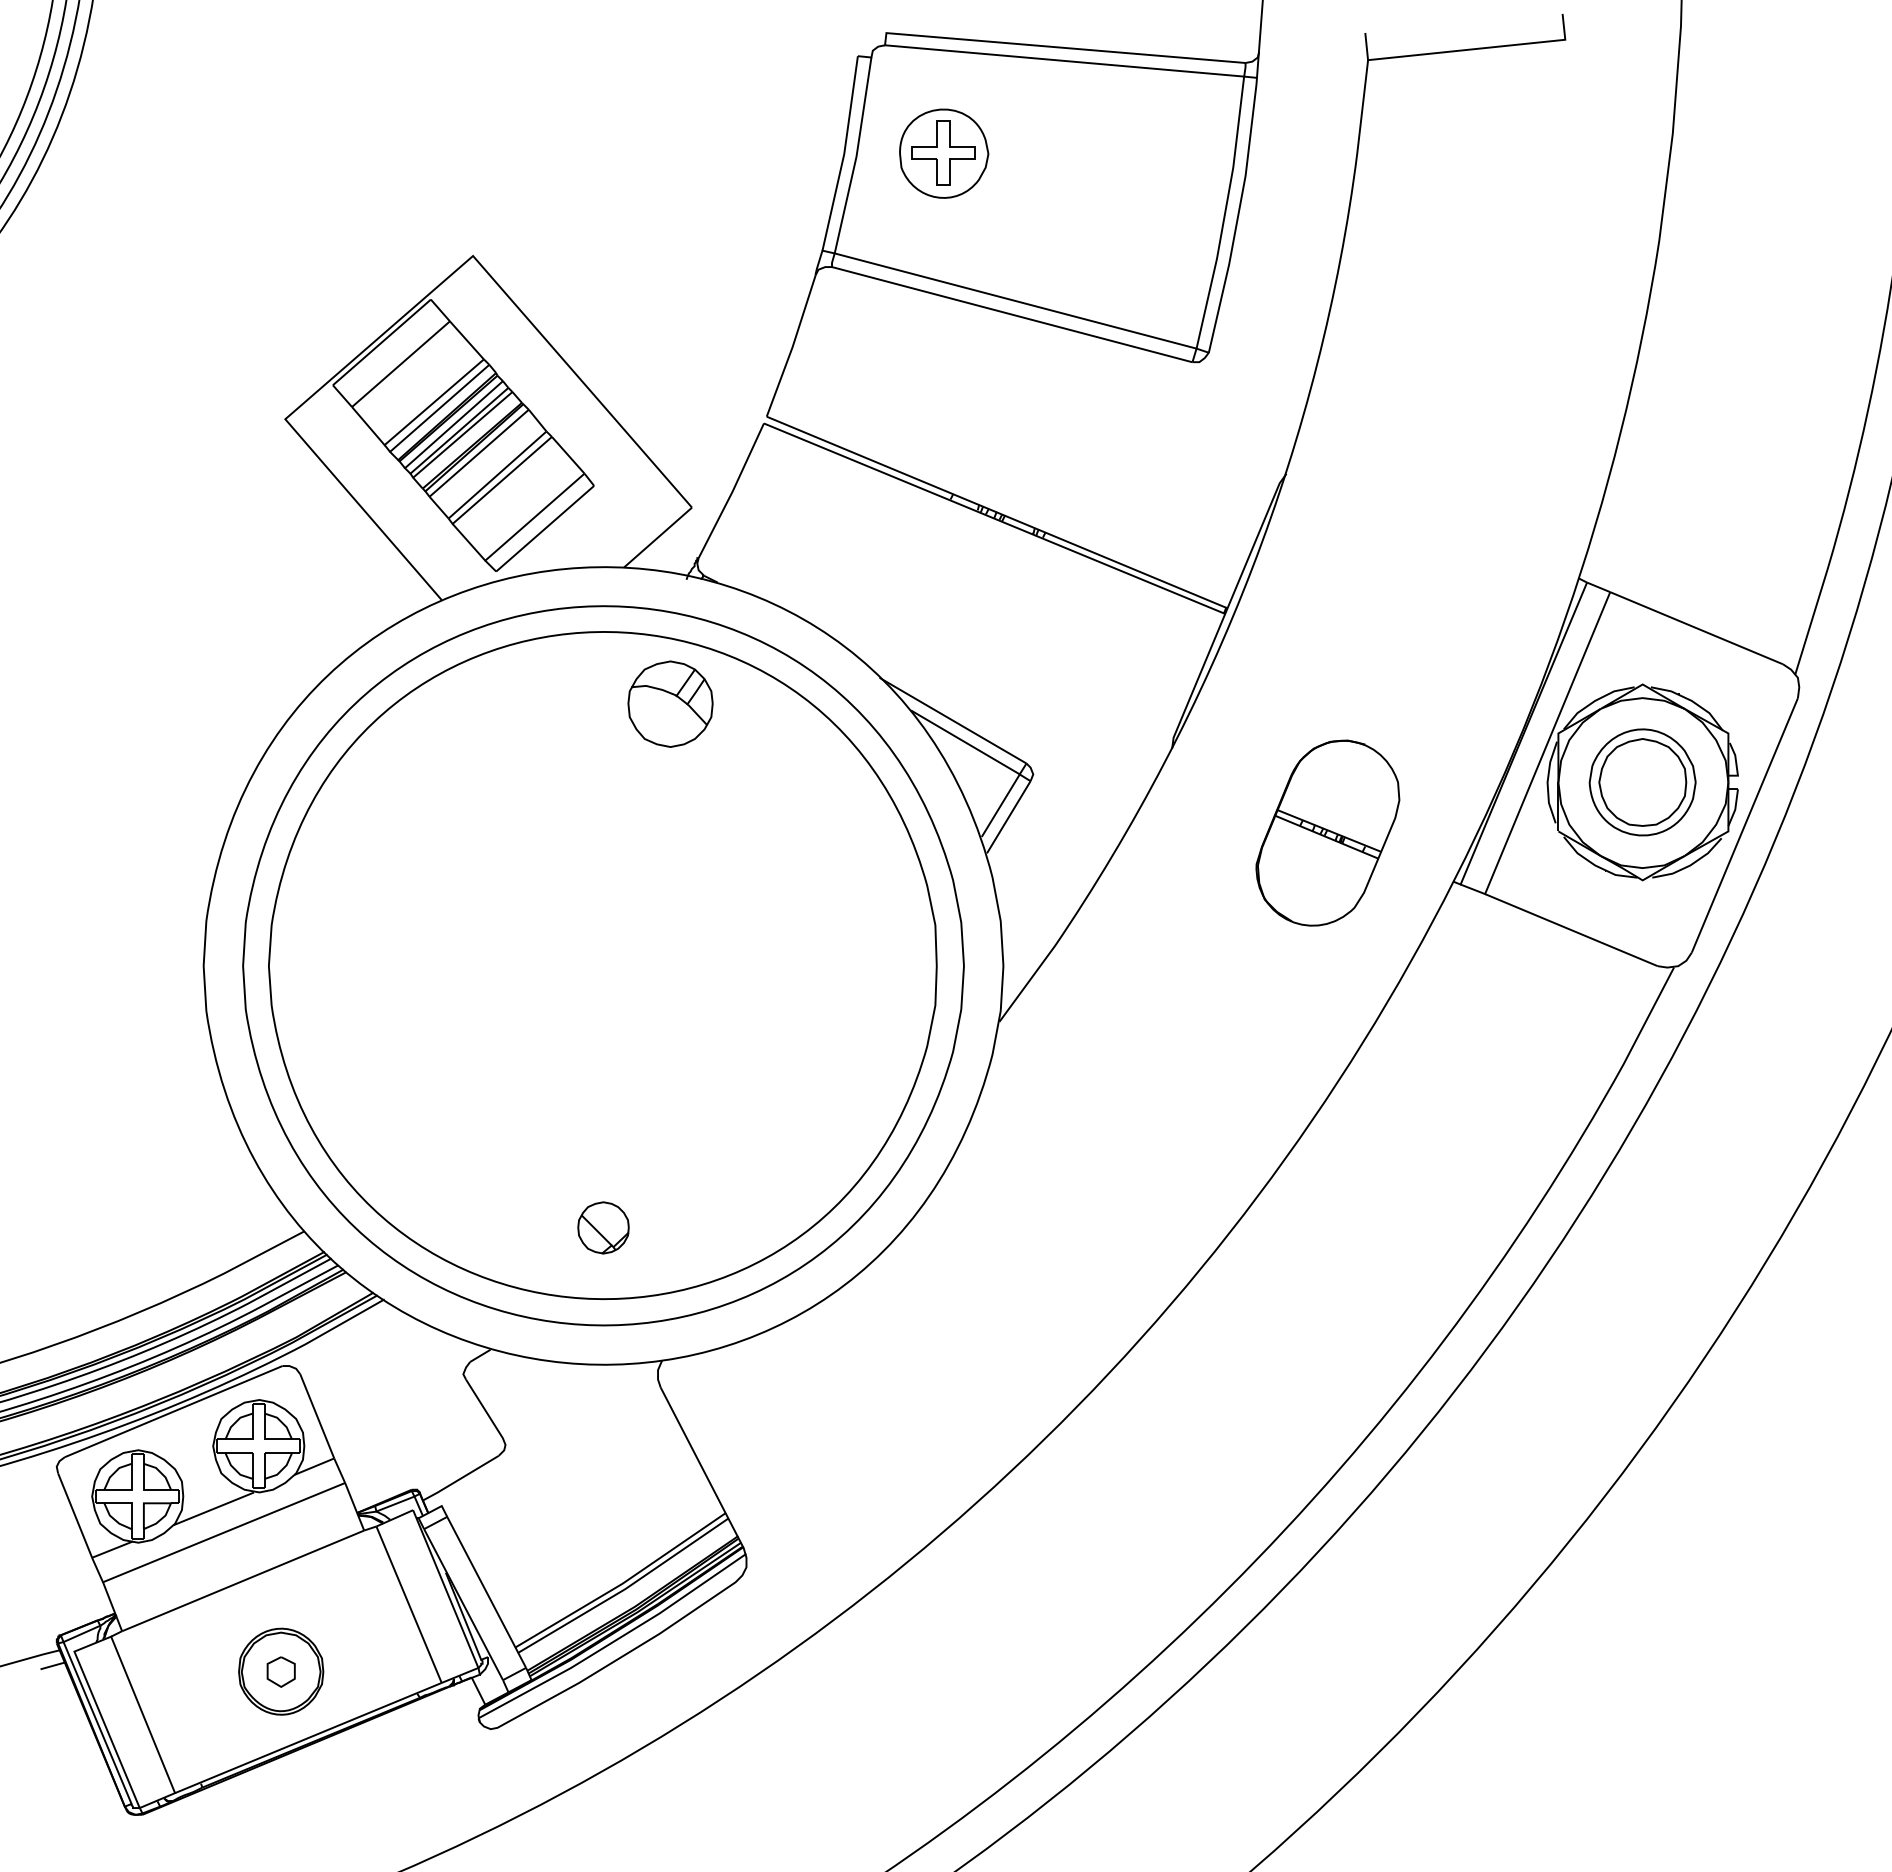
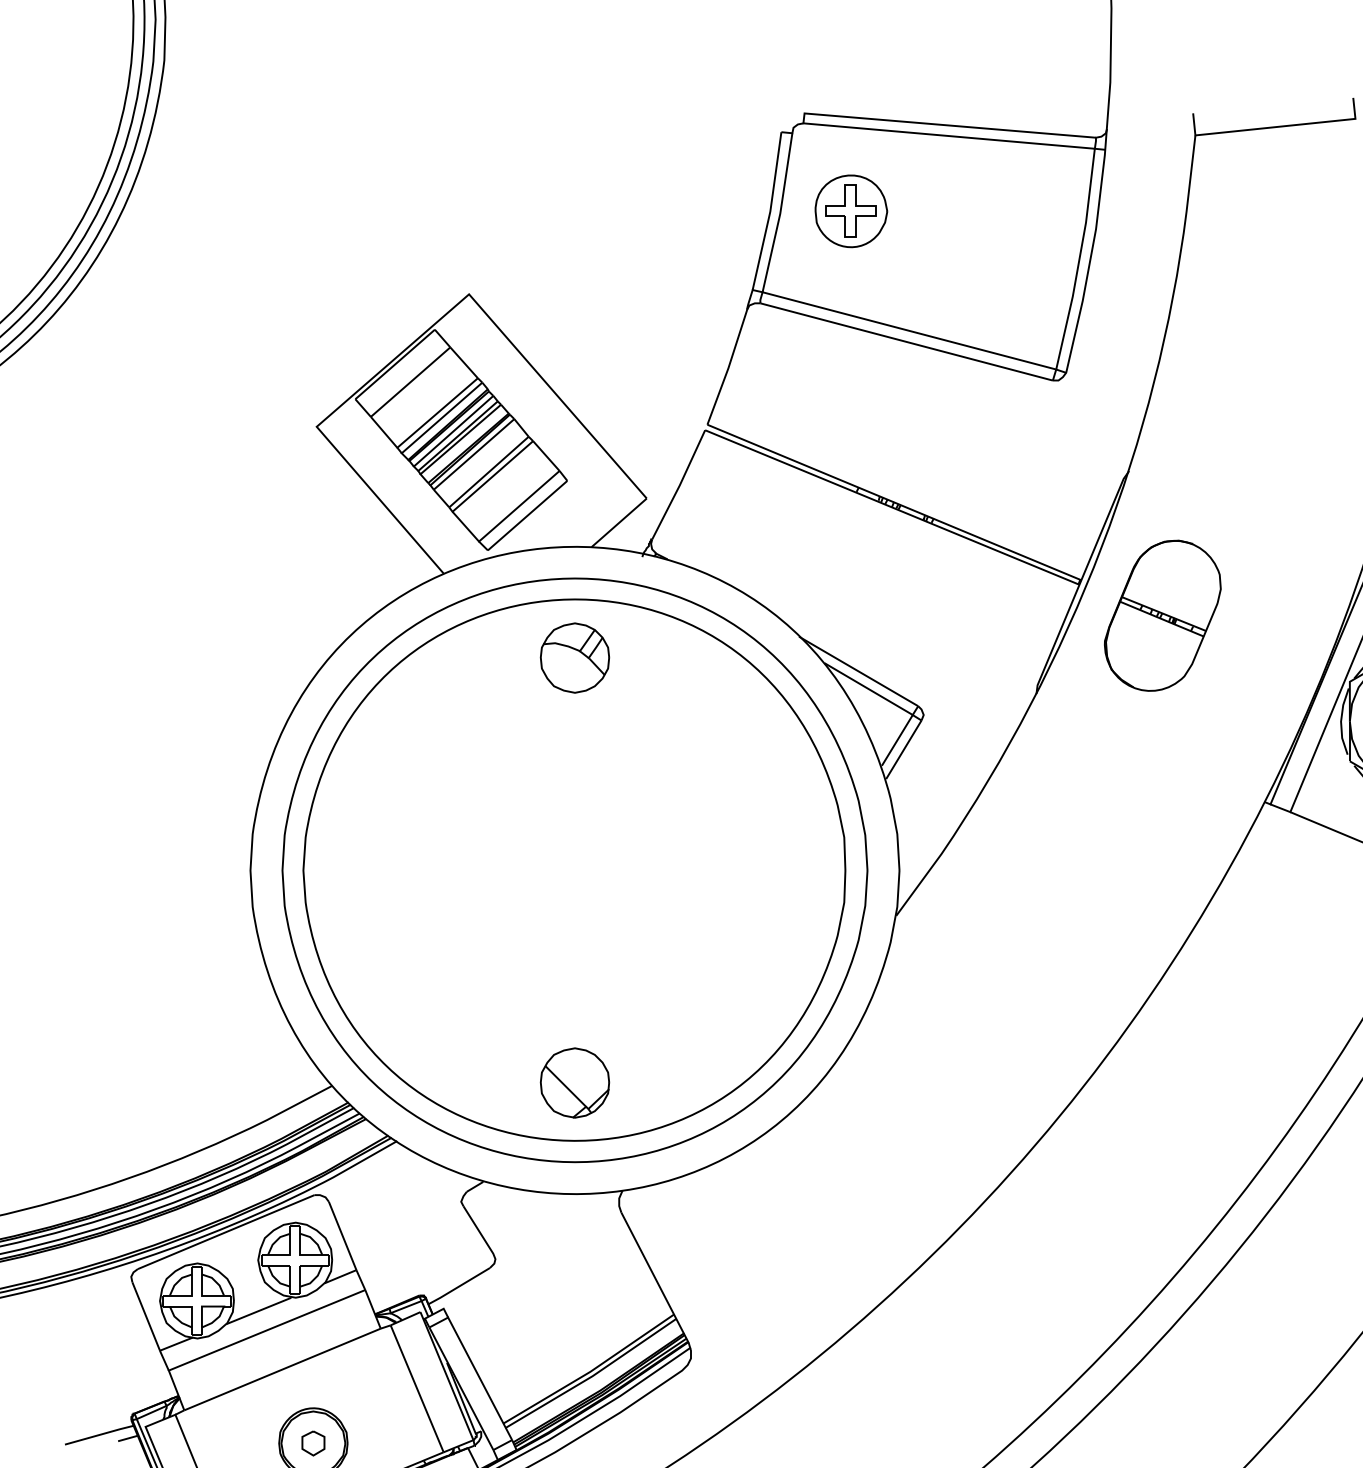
part: (670, 703) -> (574, 657), moved
part: (1327, 832) -> (1162, 615), moved
part: (603, 1227) -> (574, 1082), size x1.67

